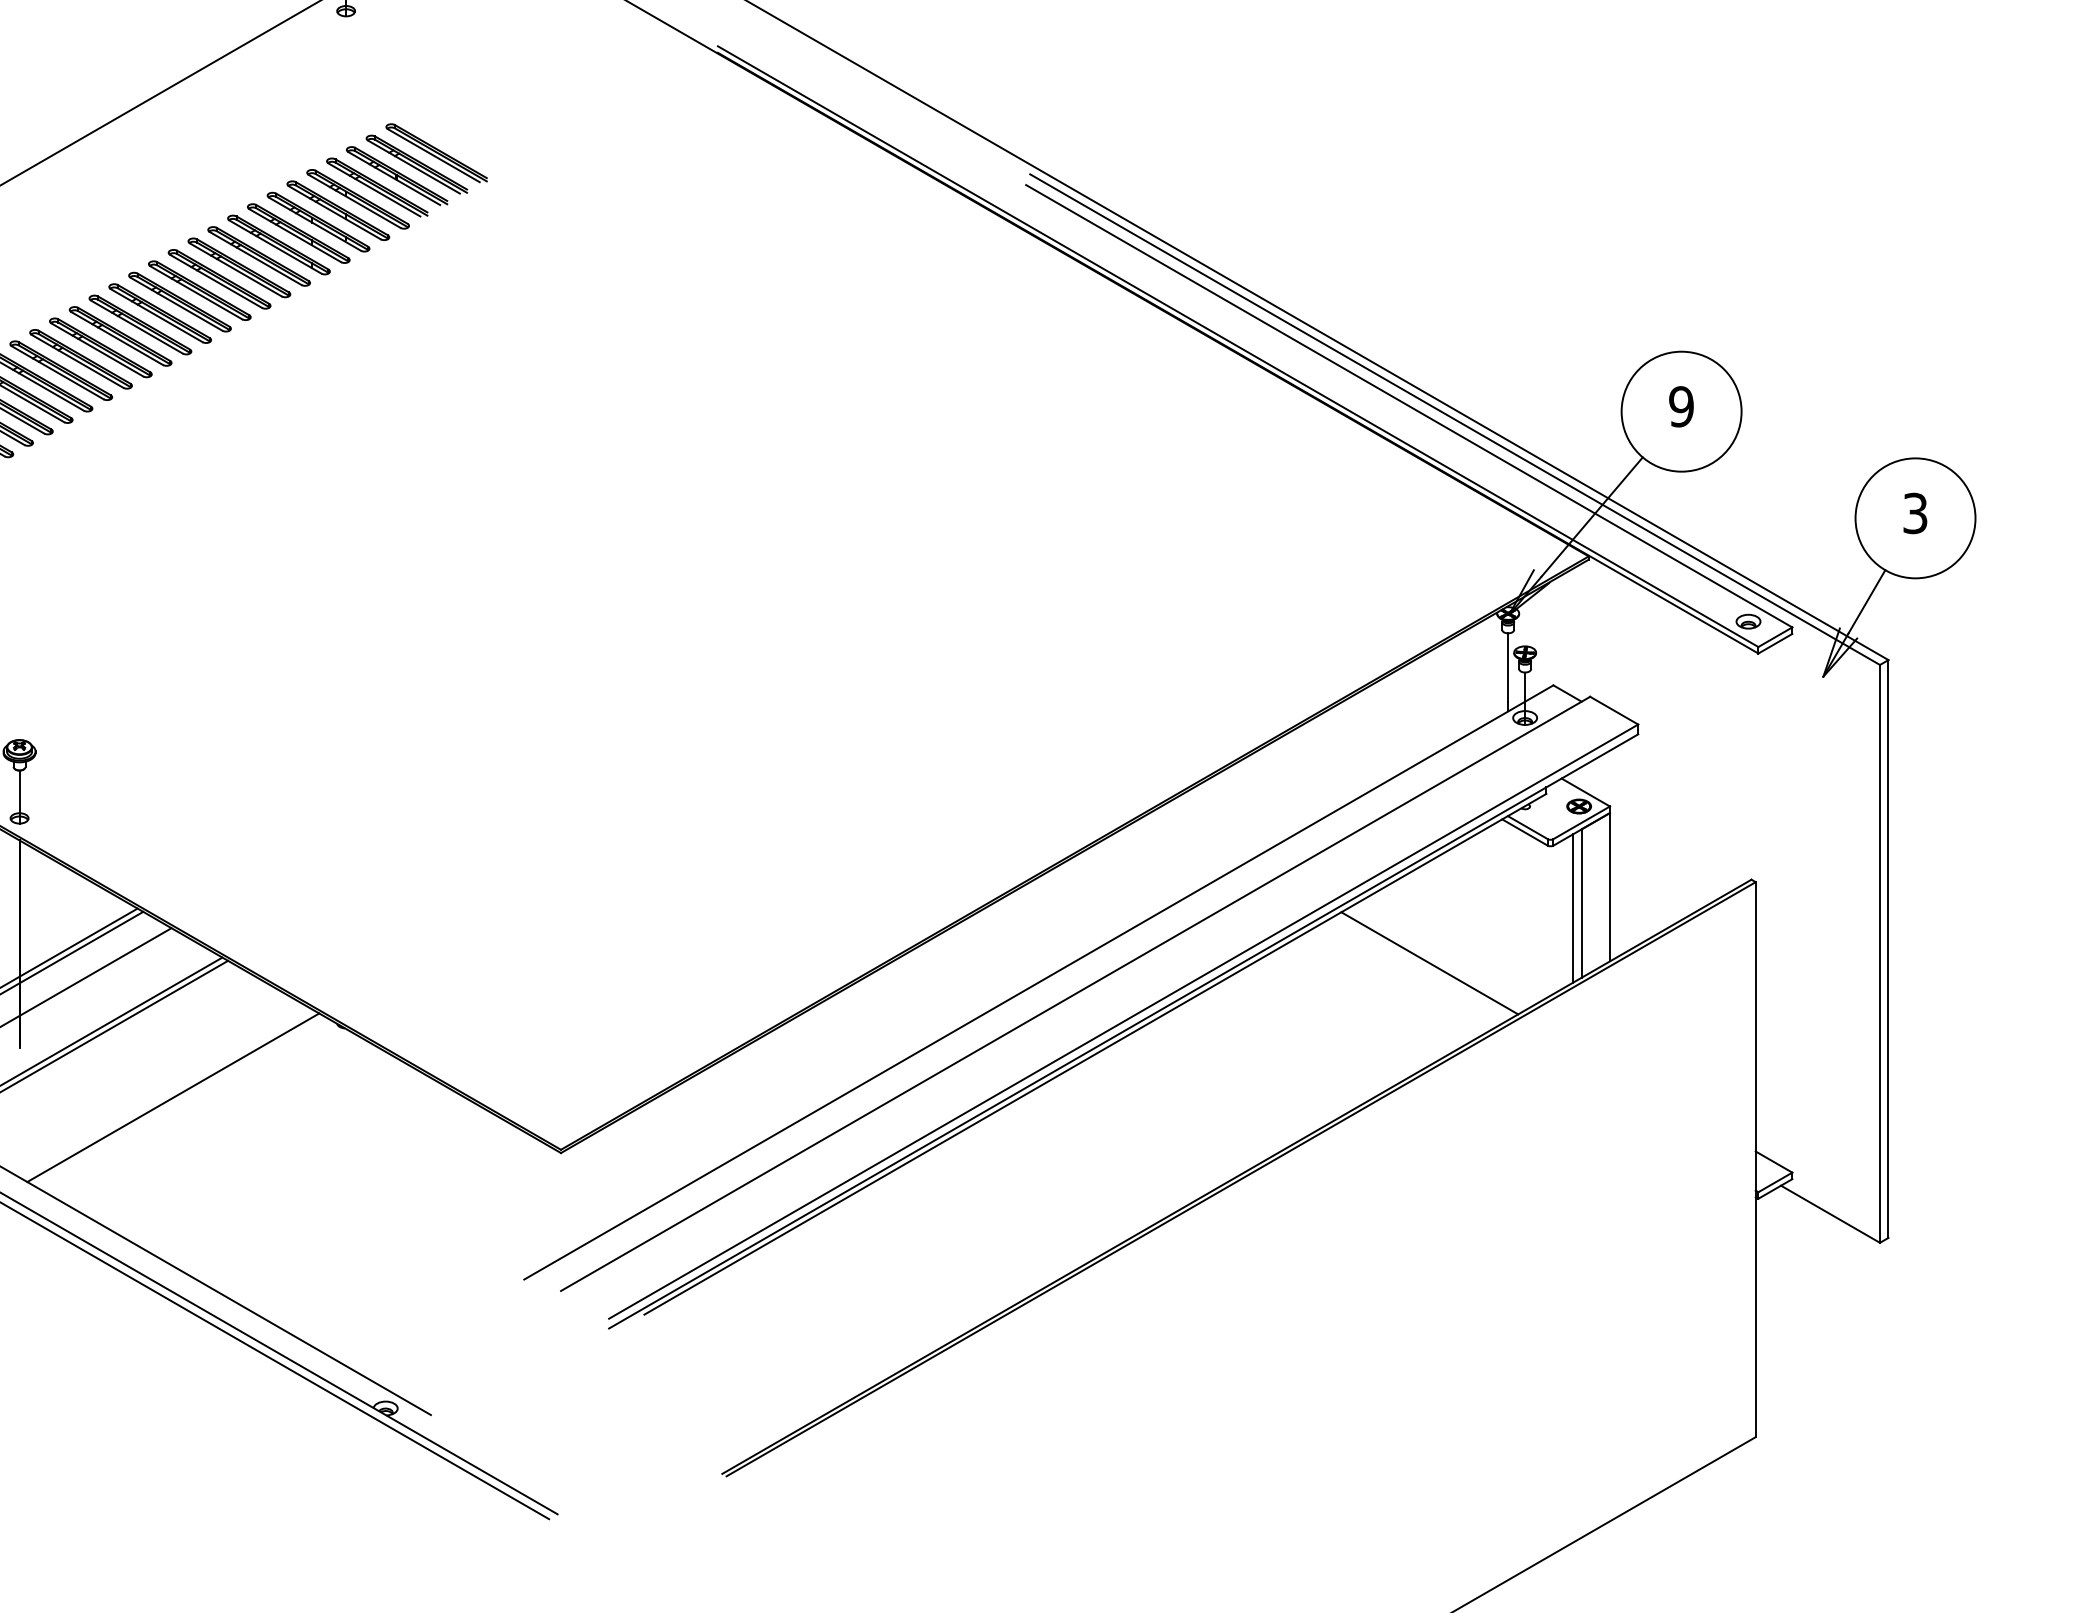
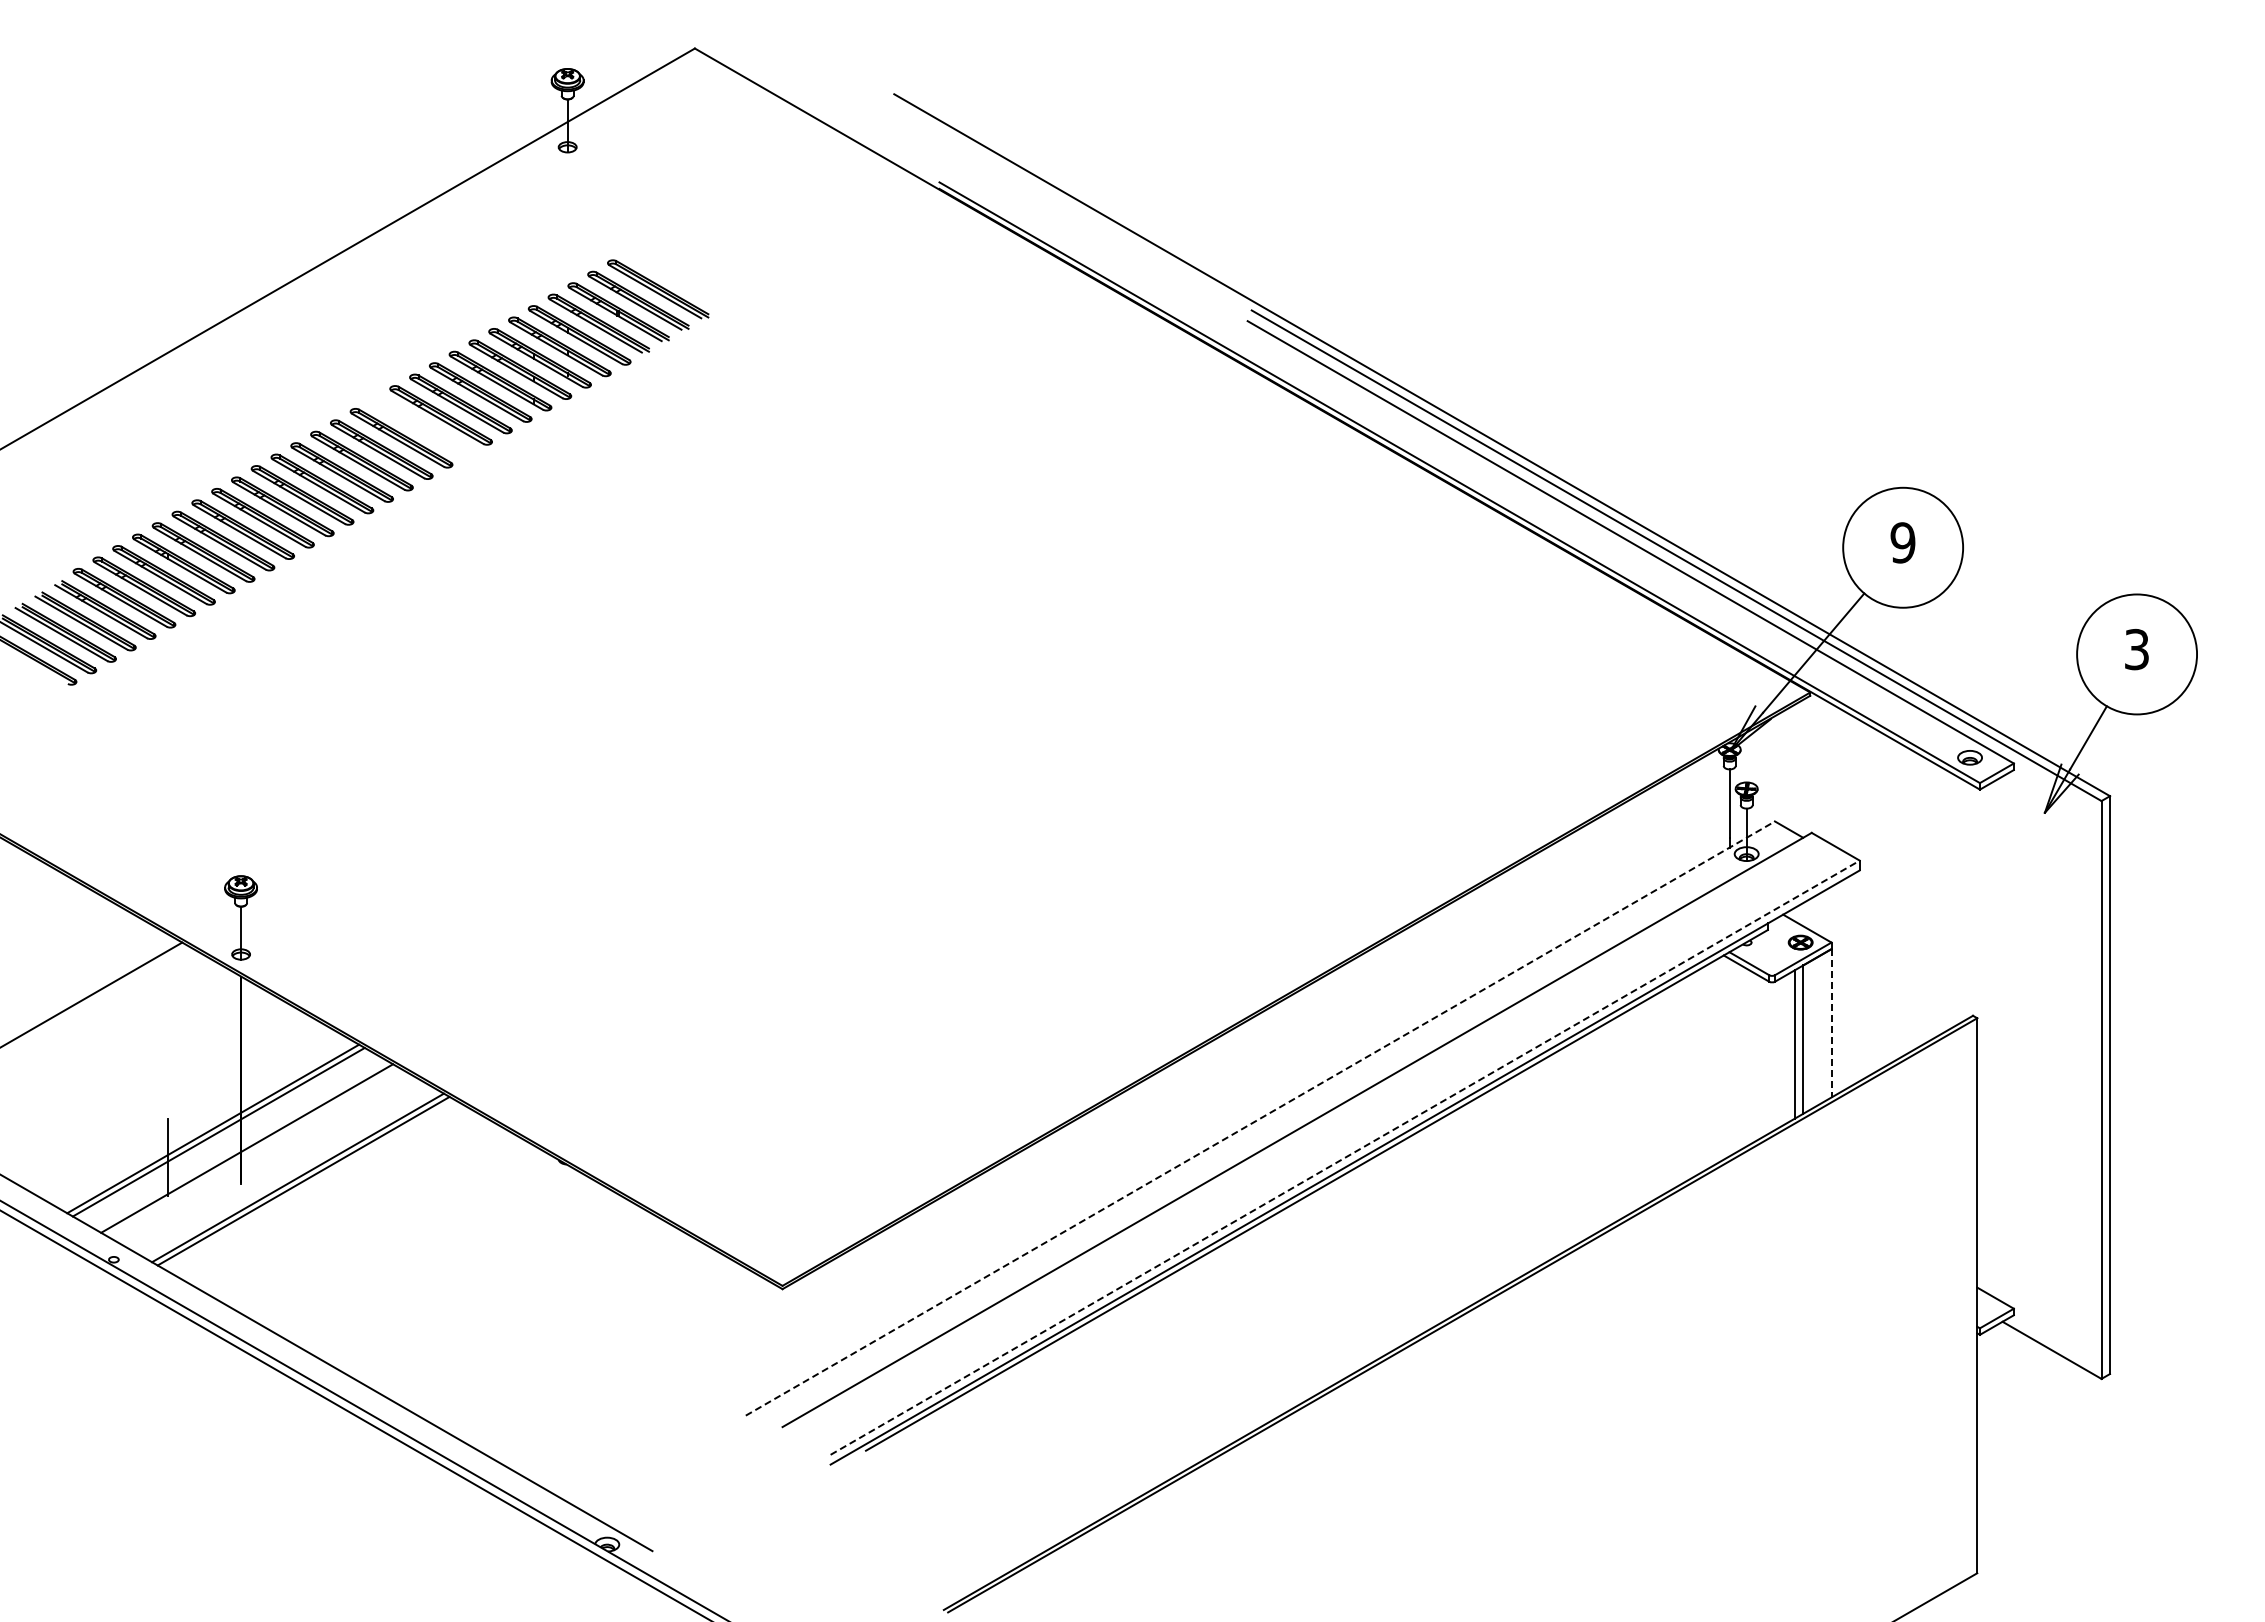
part: (199, 290) -> (421, 426), removed
line: (1609, 887) -> (1831, 1023), solid -> dashed
line: (1428, 963) -> (1650, 1099), removed
line: (1038, 982) -> (1260, 1118), solid -> dashed
line: (1123, 1021) -> (1345, 1157), solid -> dashed
line: (172, 1097) -> (394, 1233), removed

